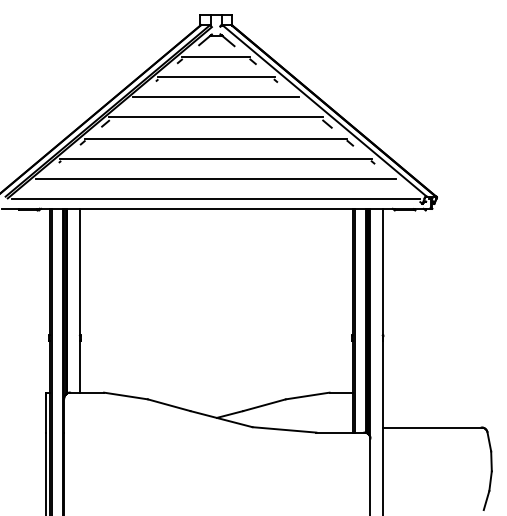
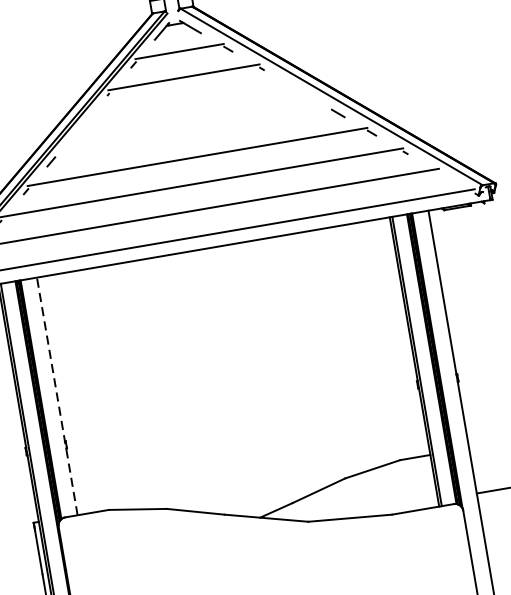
line: (215, 97) -> (187, 103), removed
line: (216, 117) -> (193, 129), removed
line: (79, 300) -> (56, 396), solid -> dashed

